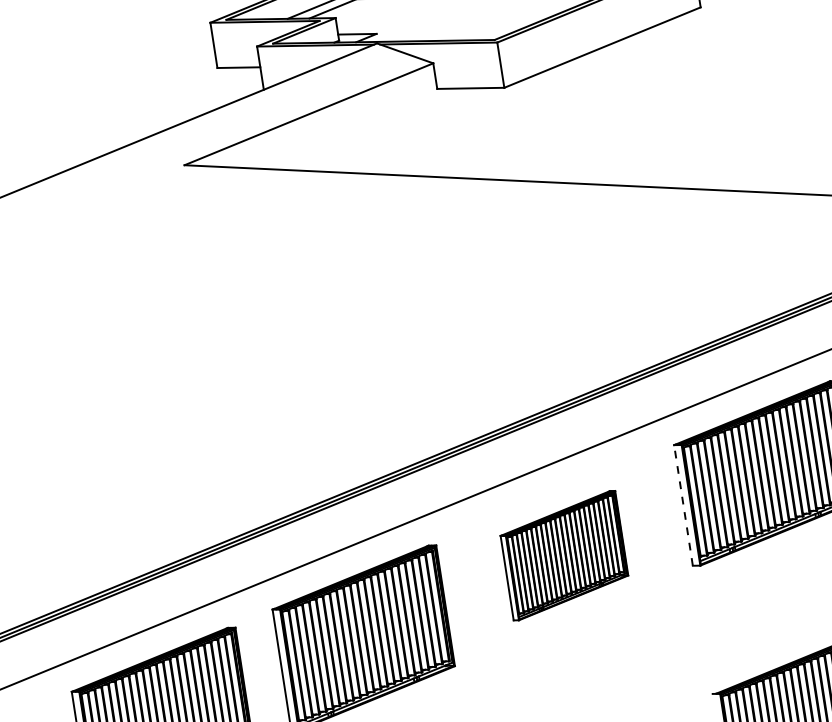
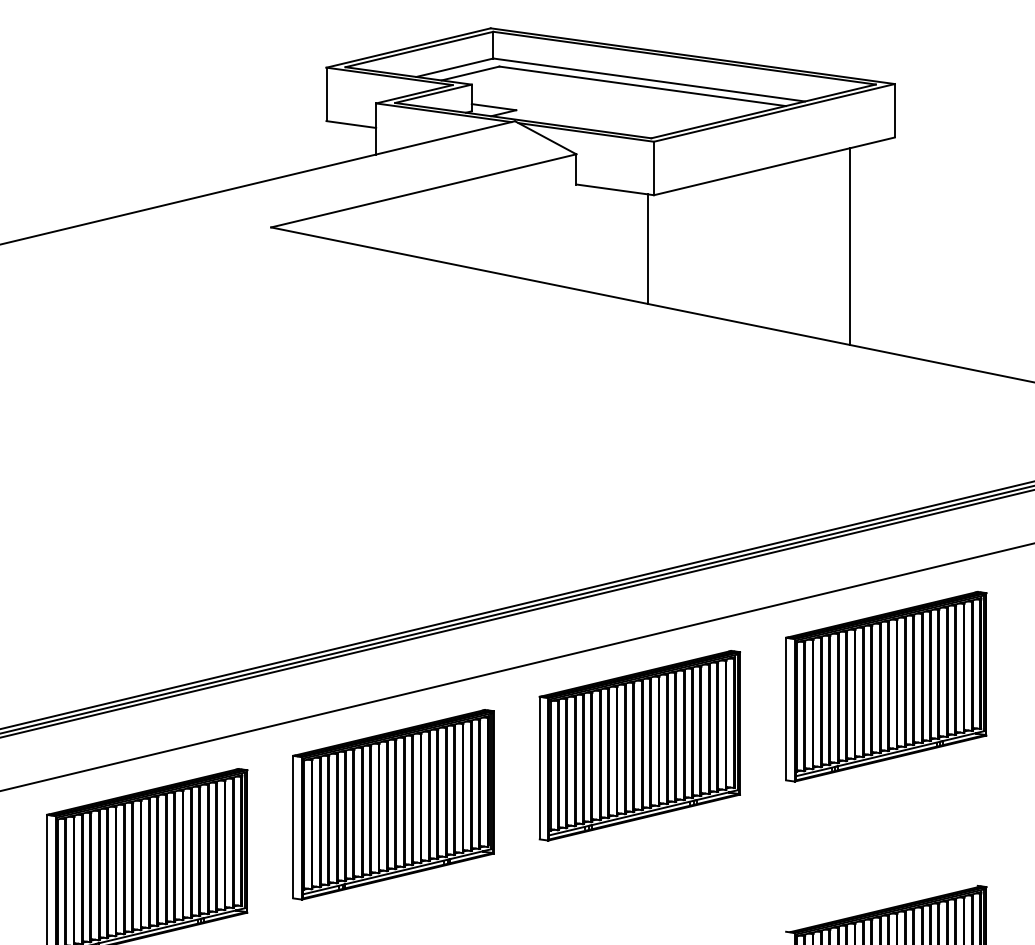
line: (677, 105) -> (850, 246), added
line: (505, 133) -> (647, 248), added
line: (683, 504) -> (786, 708), dashed -> solid
part: (564, 555) -> (639, 745), size x1.43

